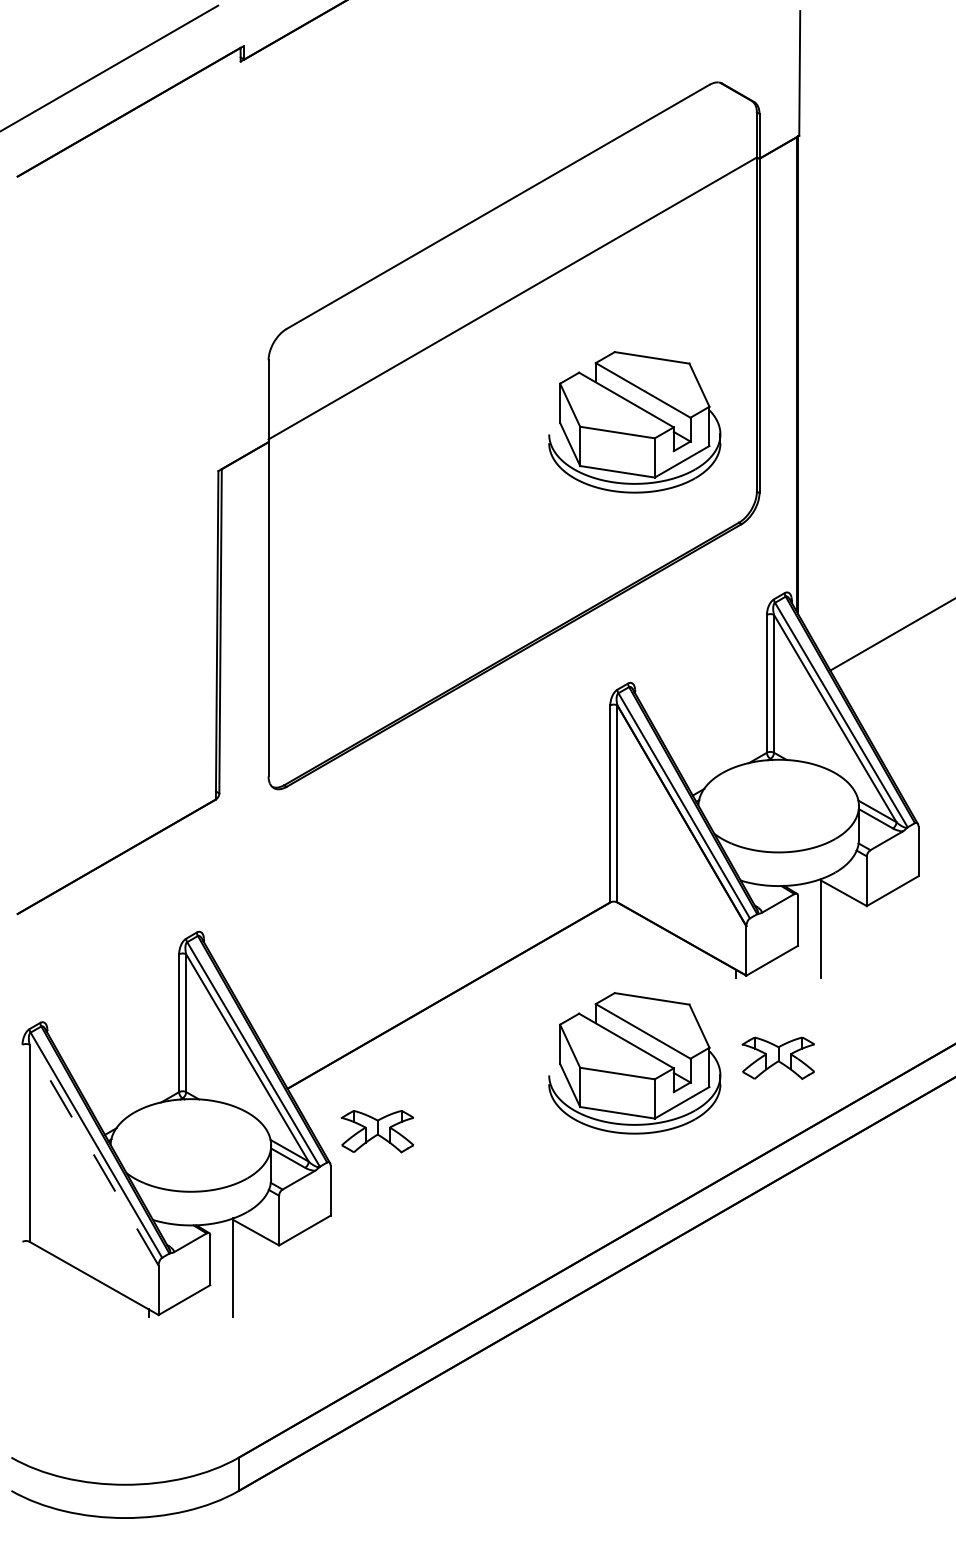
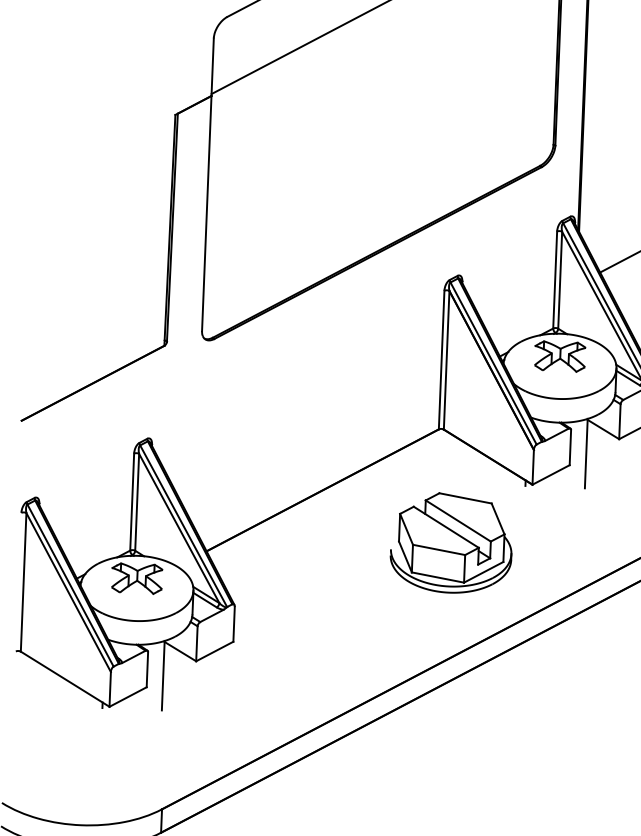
part: (634, 422) -> (469, 92), removed
part: (777, 1057) -> (559, 356), moved
part: (377, 1131) -> (137, 578), moved
line: (94, 1155) -> (68, 592), dashed -> solid

